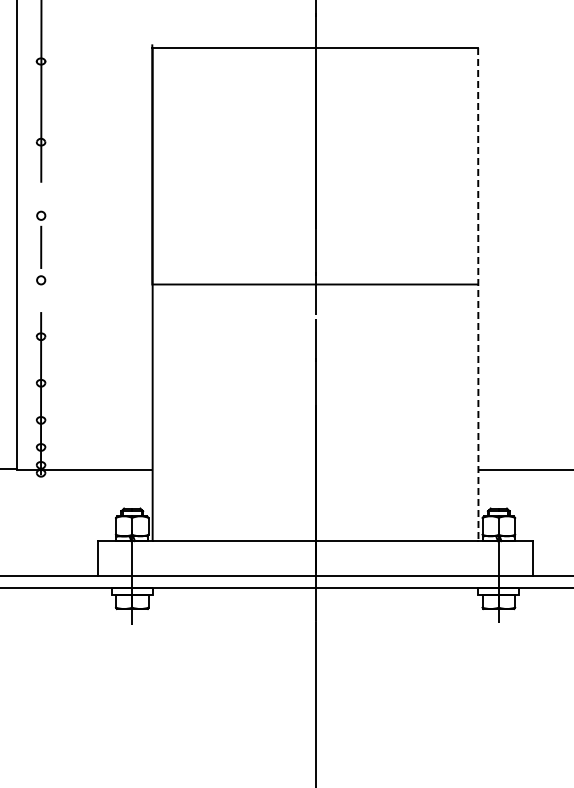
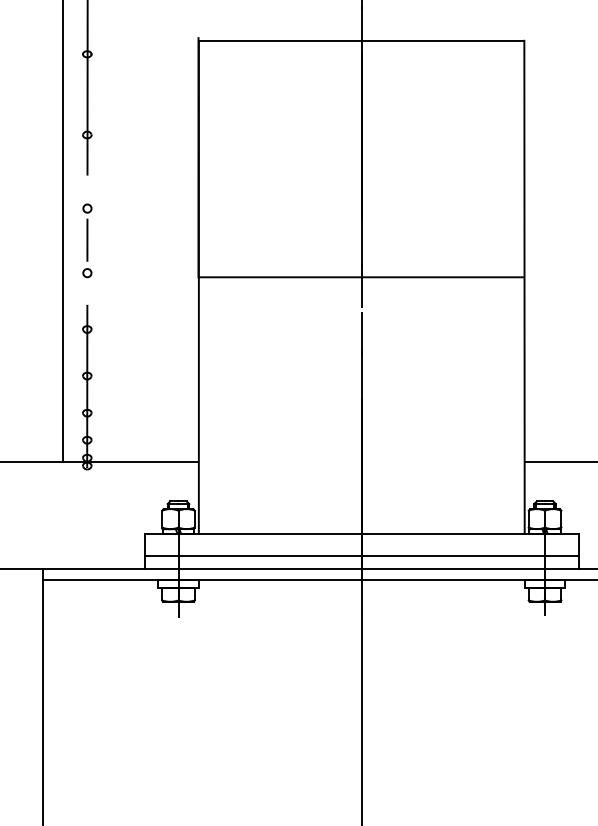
line: (478, 294) -> (524, 287), dashed -> solid
line: (315, 562) -> (361, 555), added

